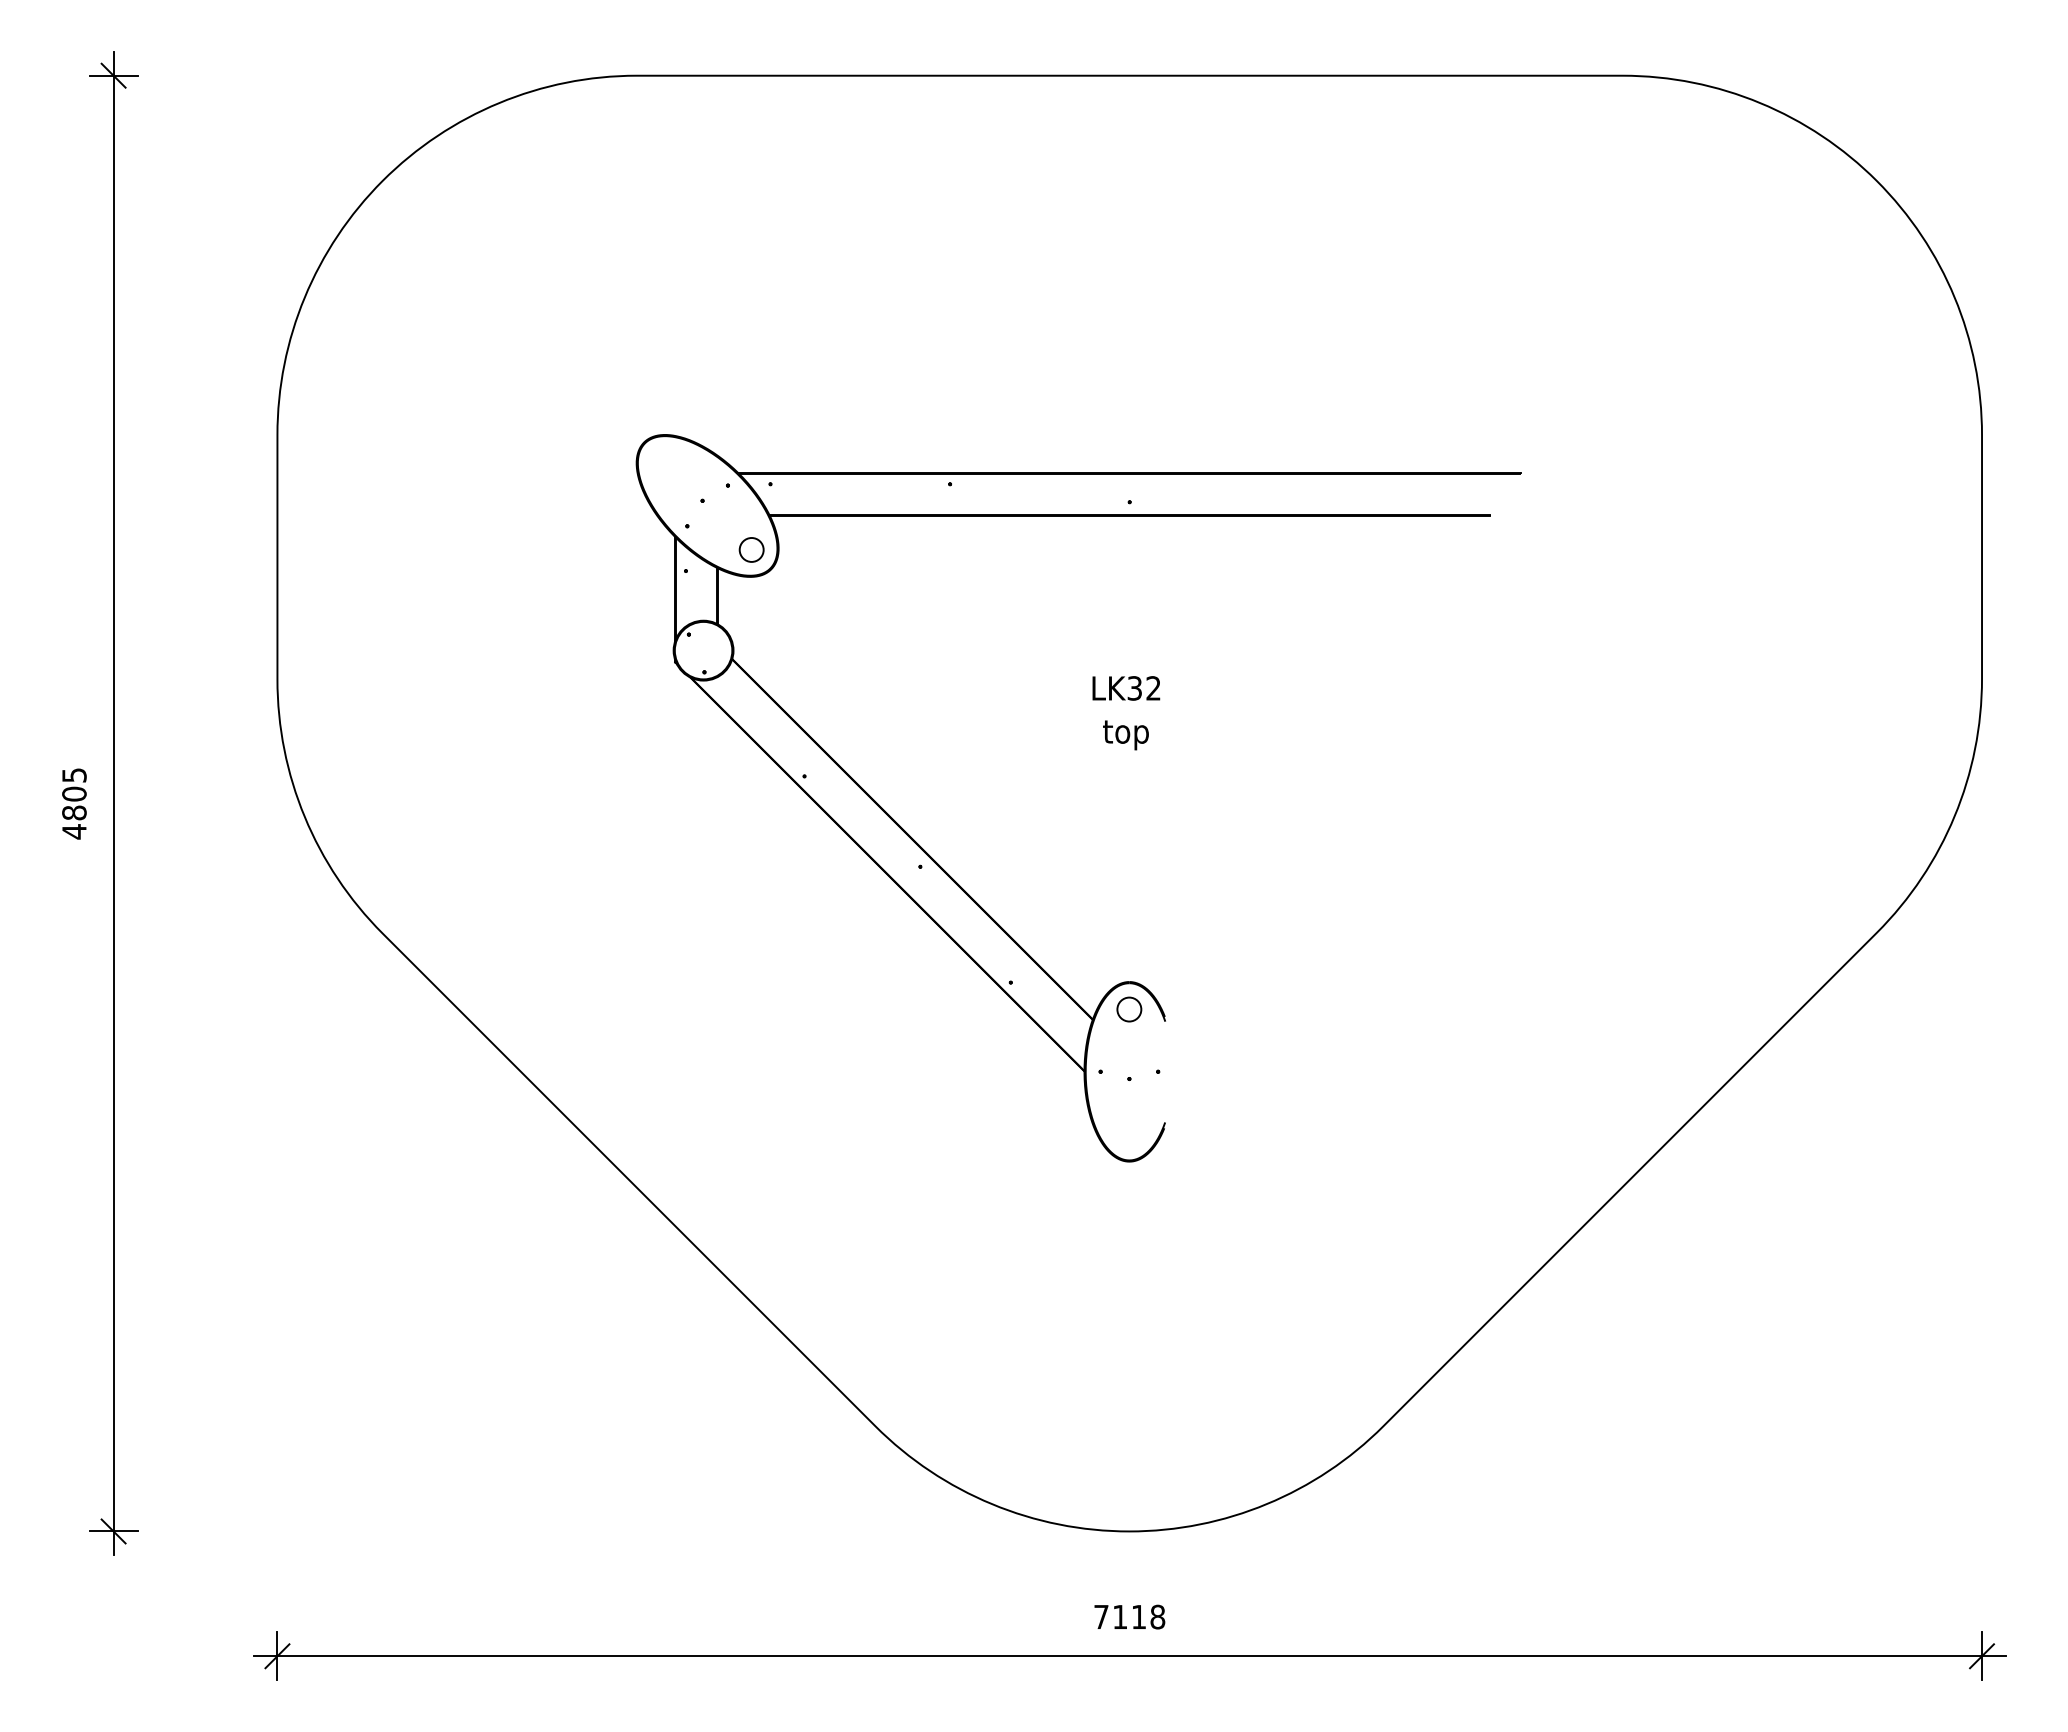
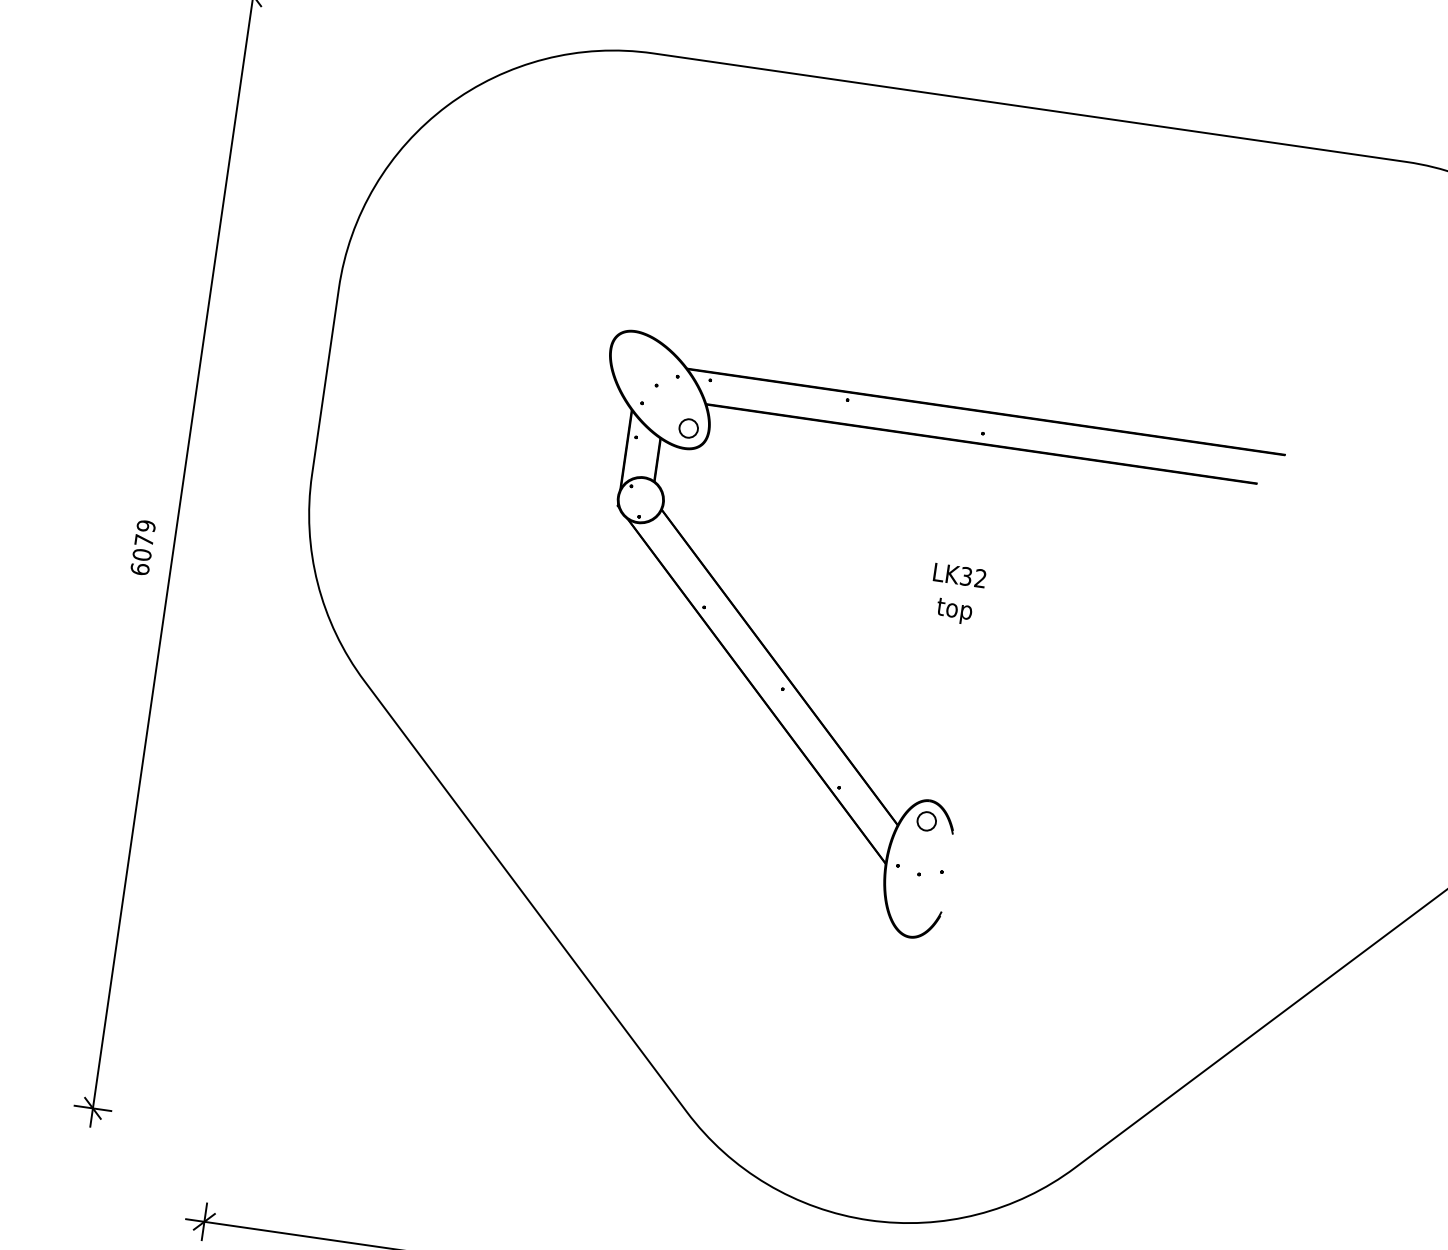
text: (74, 803) -> (143, 547), 4805 -> 6079

